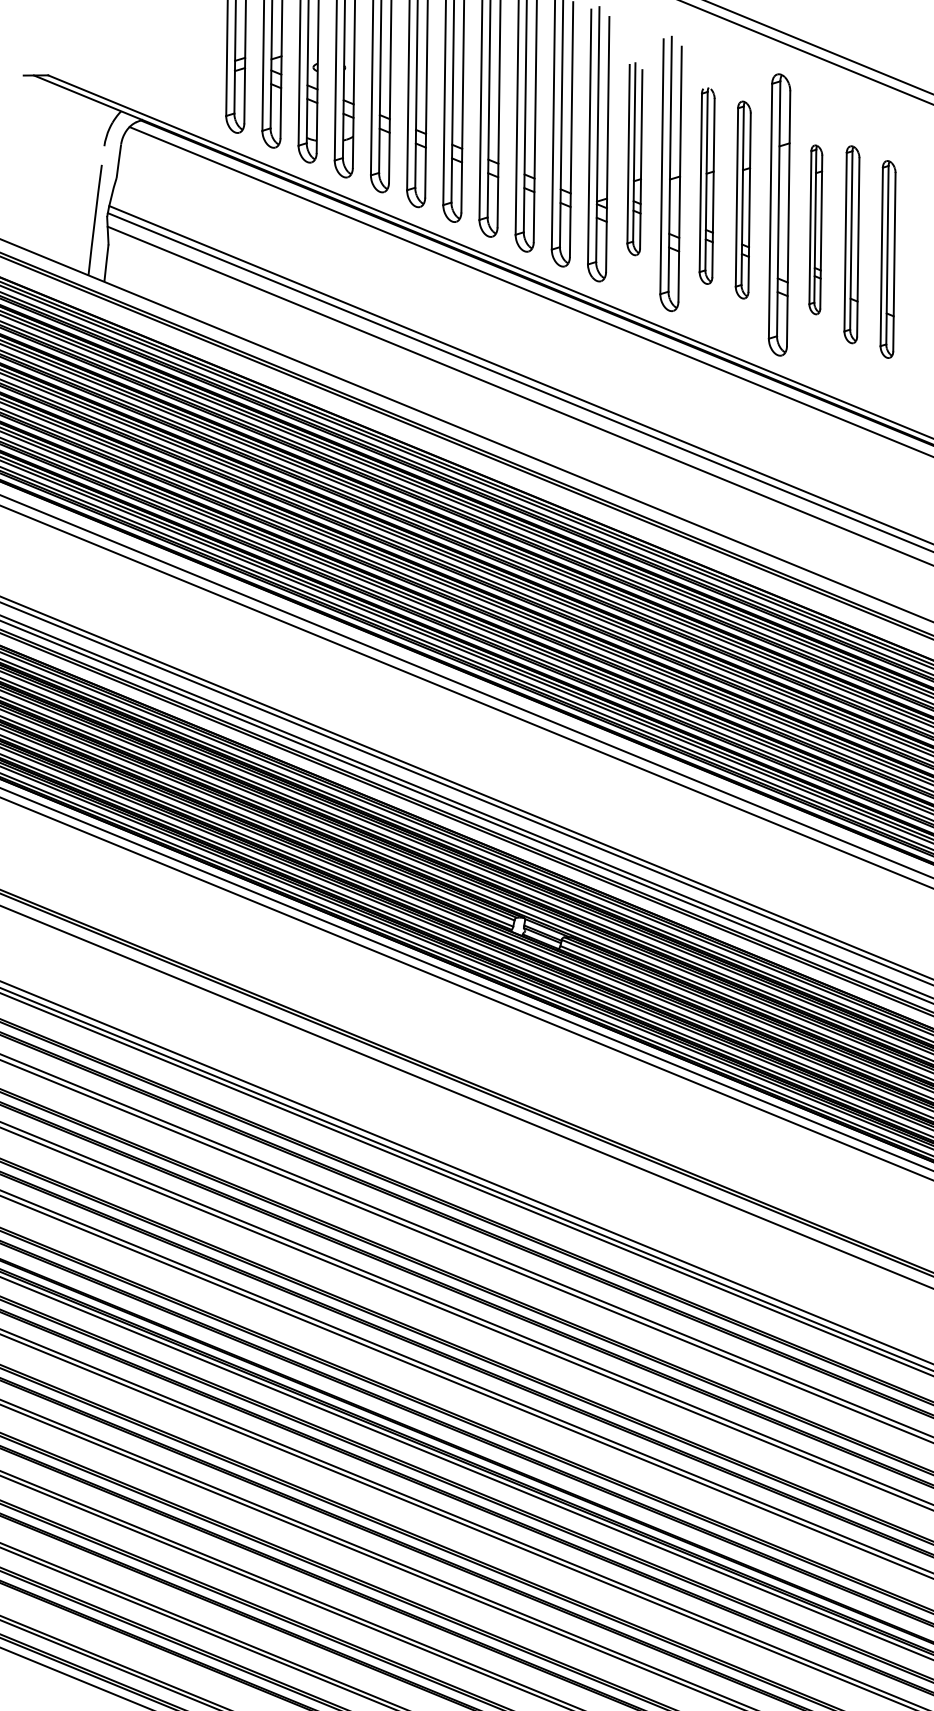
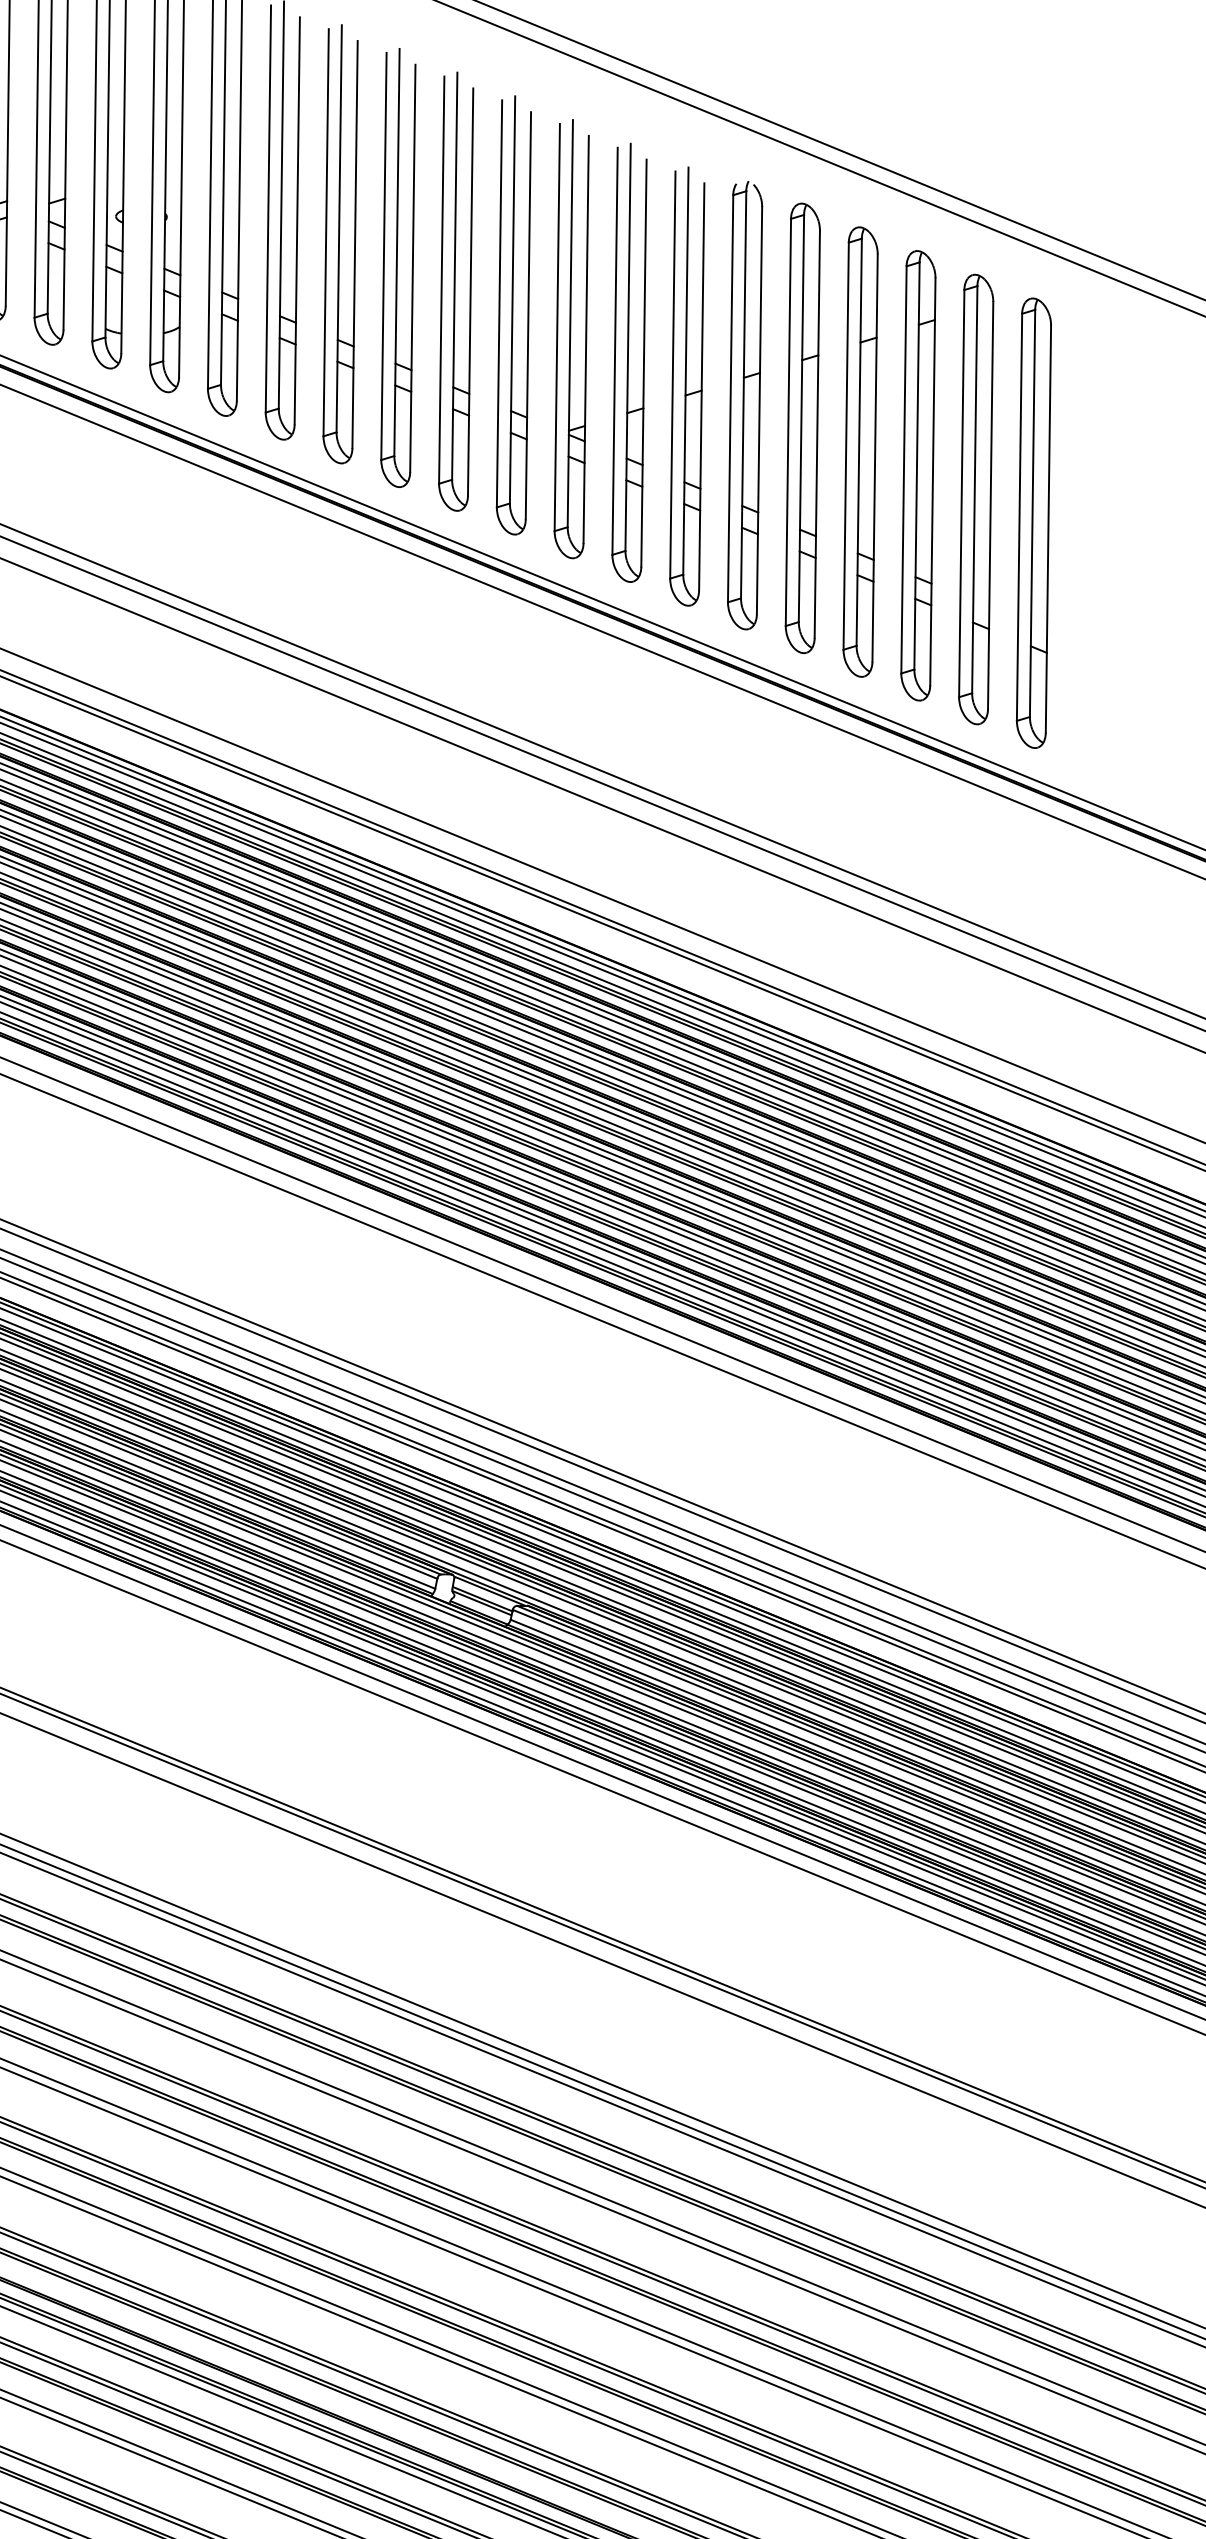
part: (634, 159) -> (628, 363), size x1.43
part: (706, 185) -> (743, 404), size x1.43
part: (742, 199) -> (801, 427), size x1.43
part: (815, 229) -> (917, 475), size x1.67
part: (851, 244) -> (975, 499), size x1.43
part: (887, 259) -> (1032, 523), size x1.43

